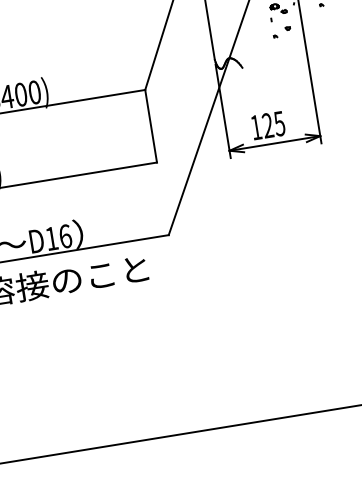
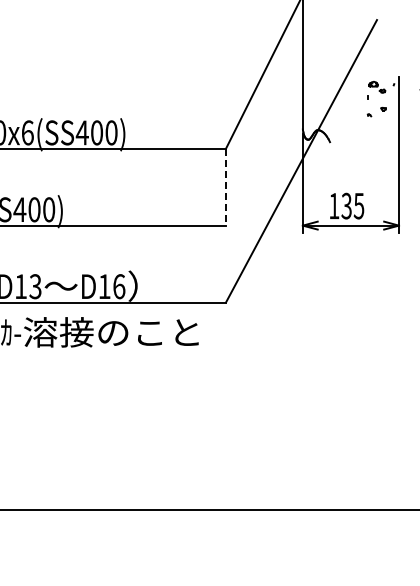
line: (151, 126) -> (226, 187), solid -> dashed
text: (267, 126) -> (346, 206), 125 -> 135

